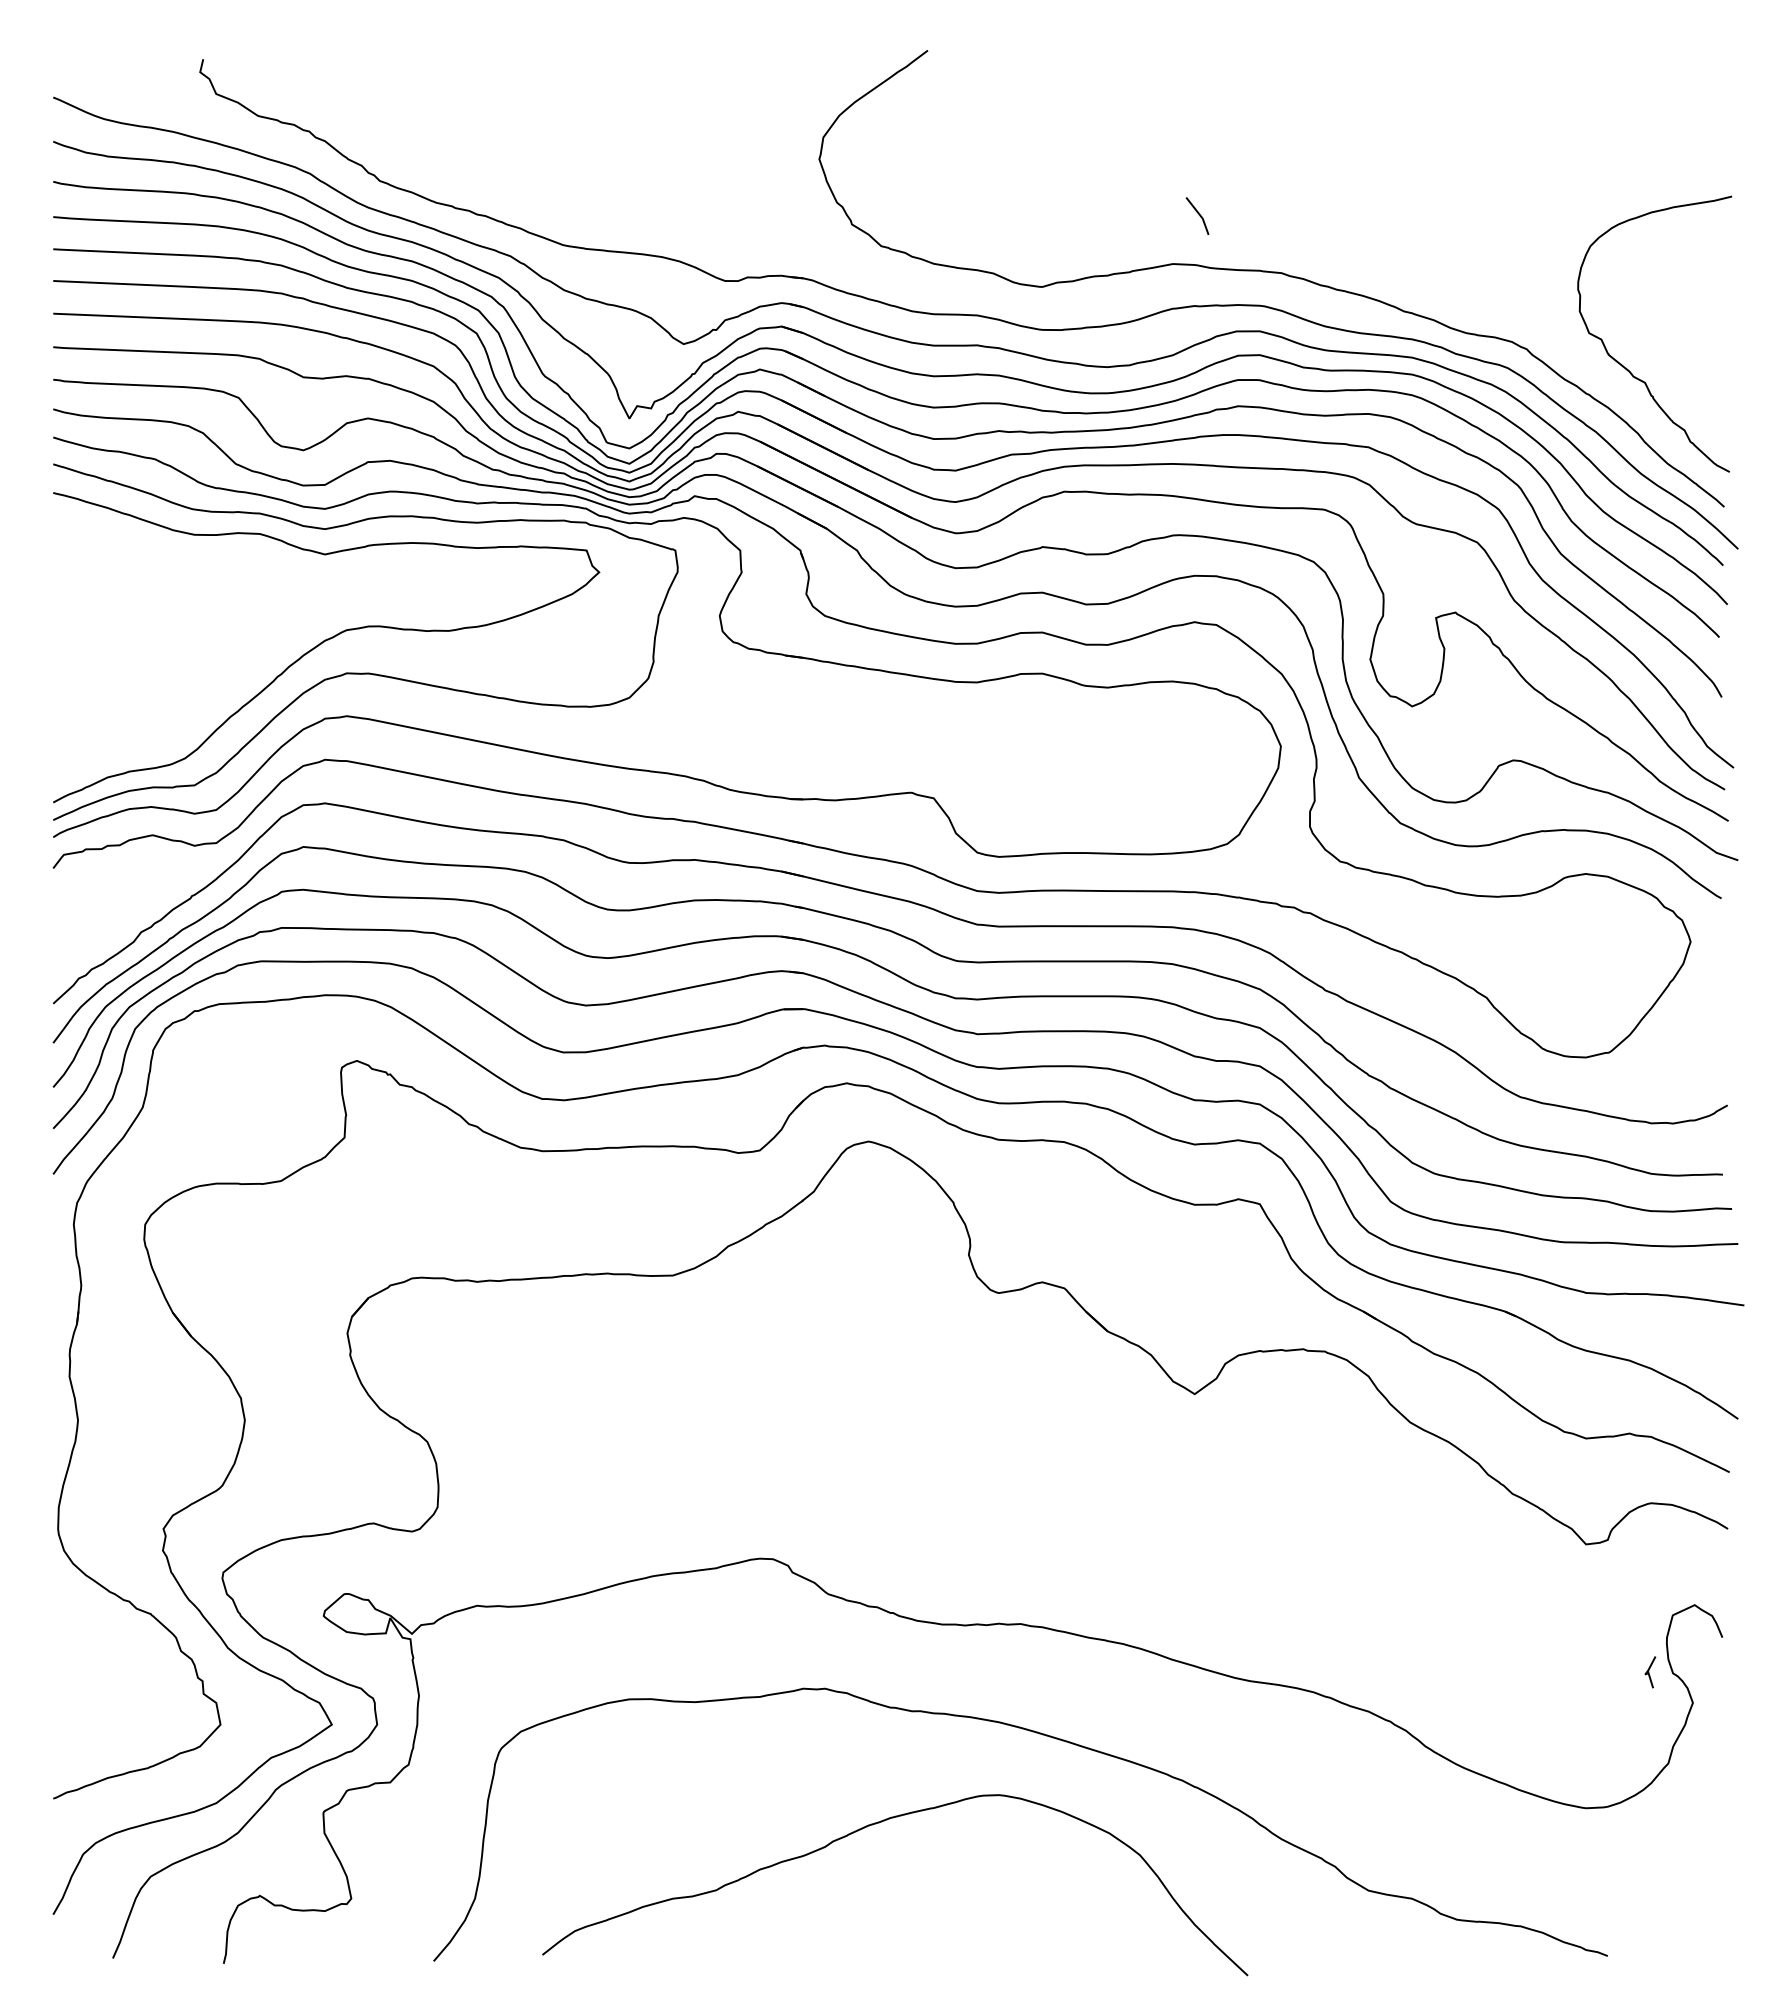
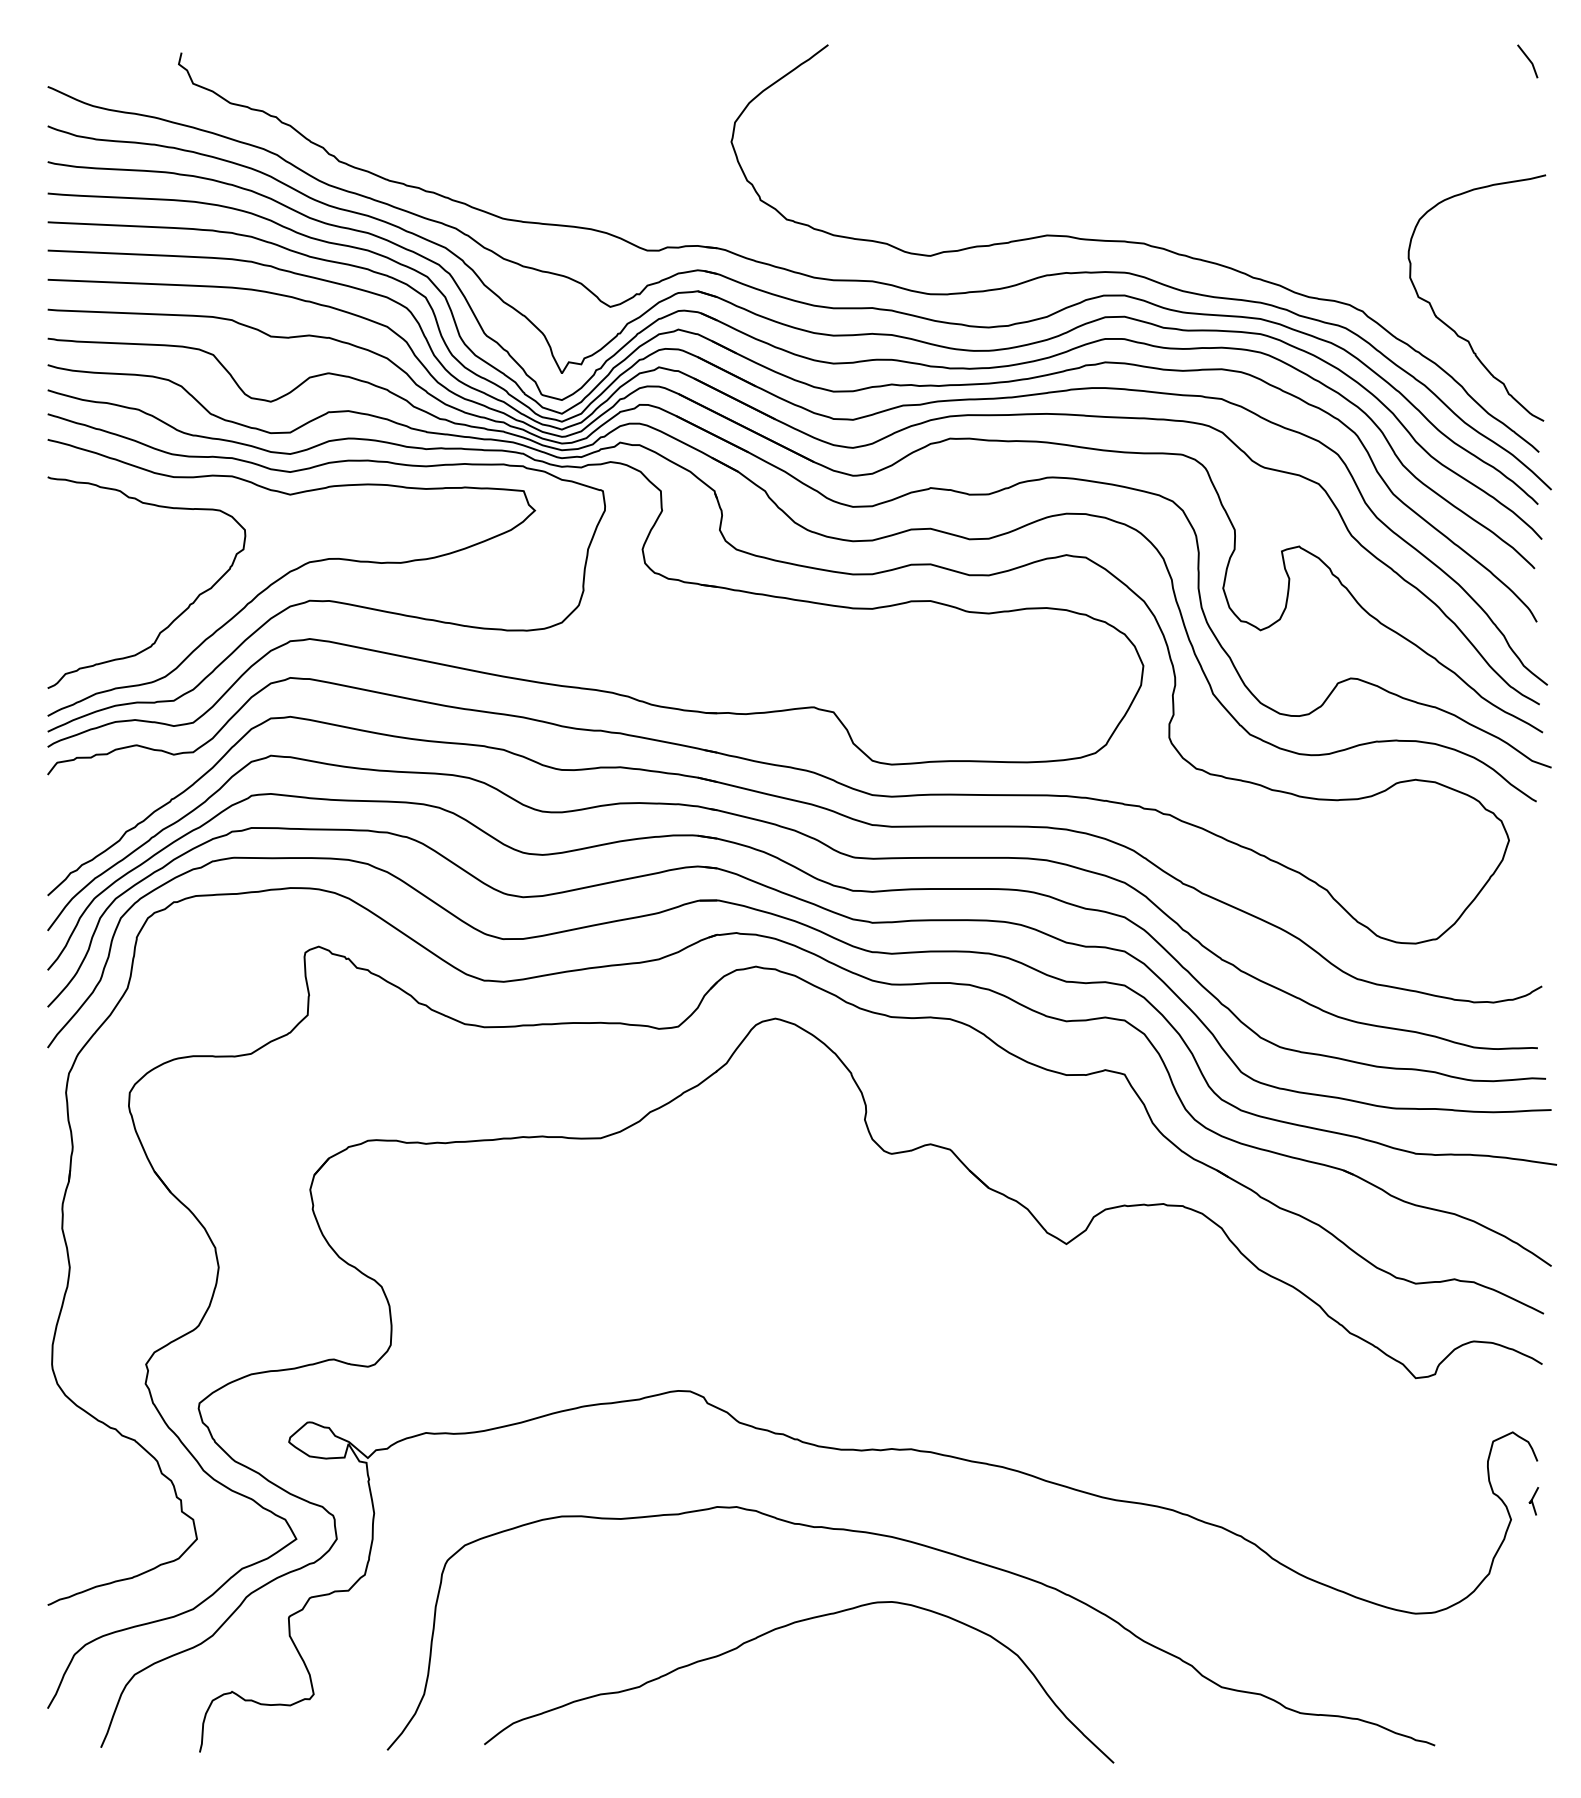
line: (1198, 214) -> (1528, 60), moved
curve: (197, 691) -> (176, 616), added
curve: (1649, 1672) -> (1533, 1501), moved

